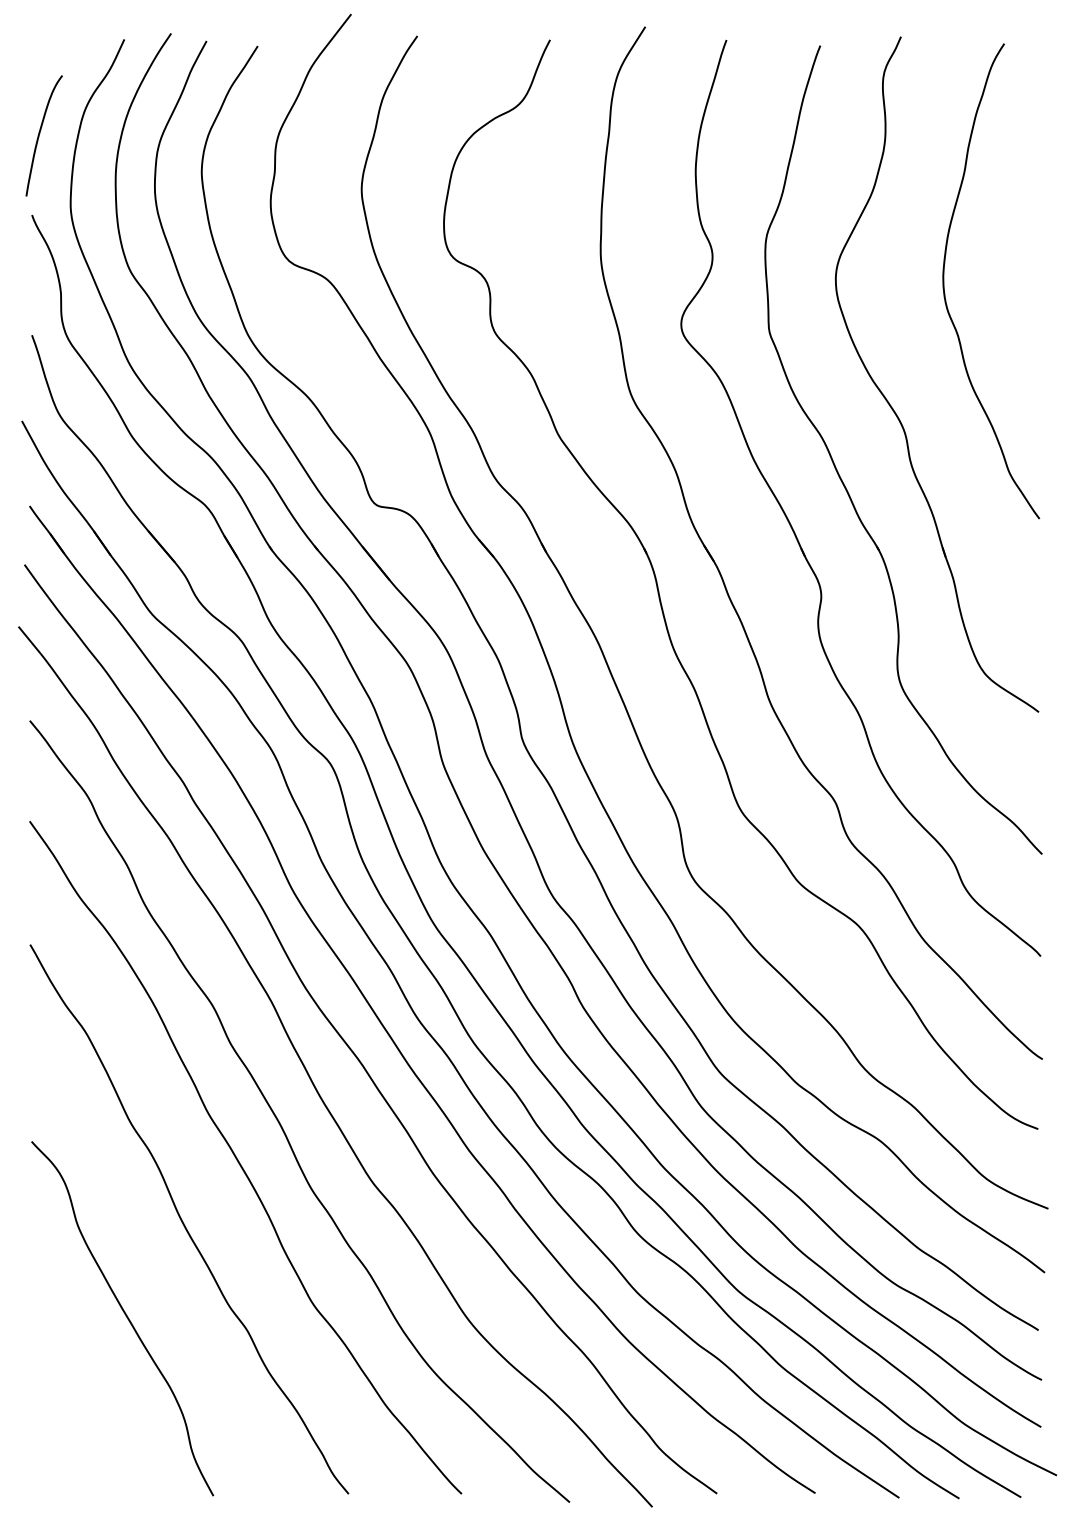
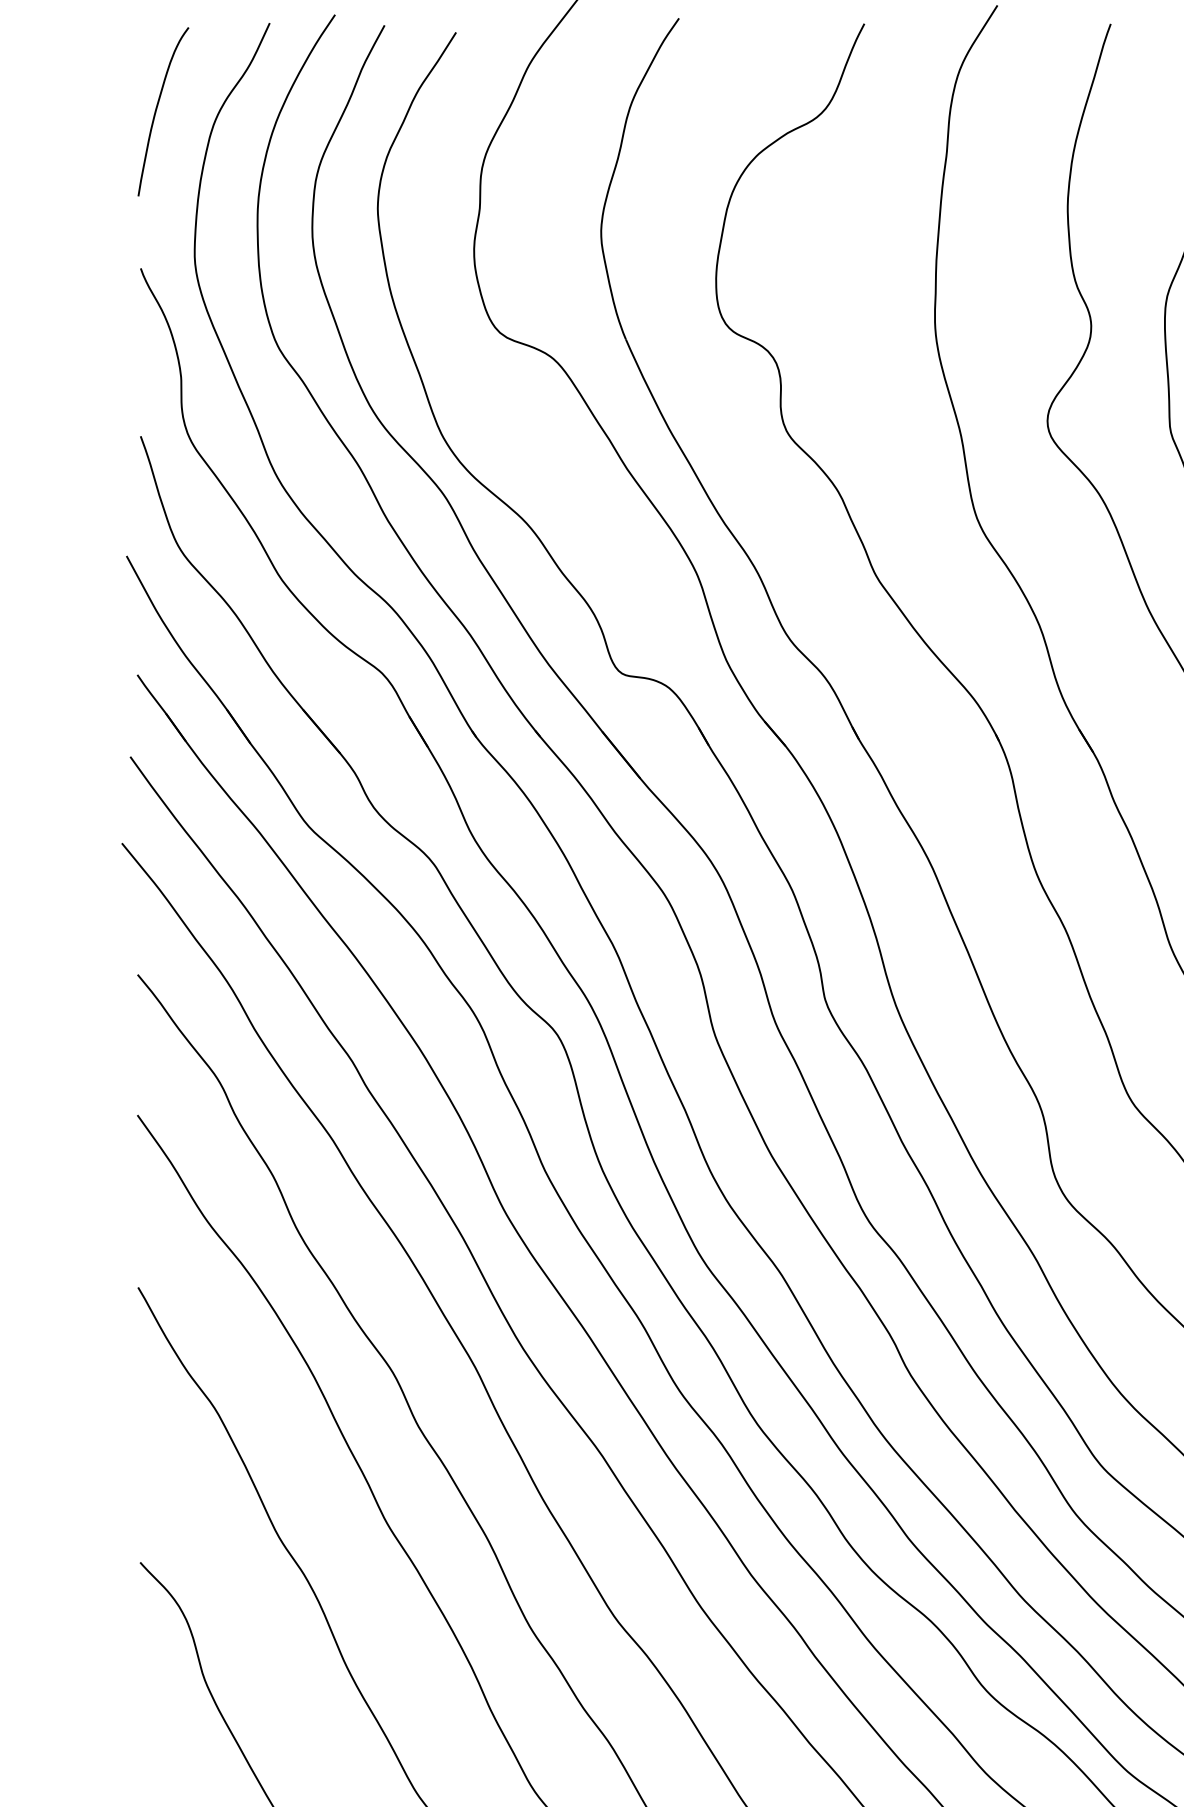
curve: (40, 133) -> (158, 108), moved

